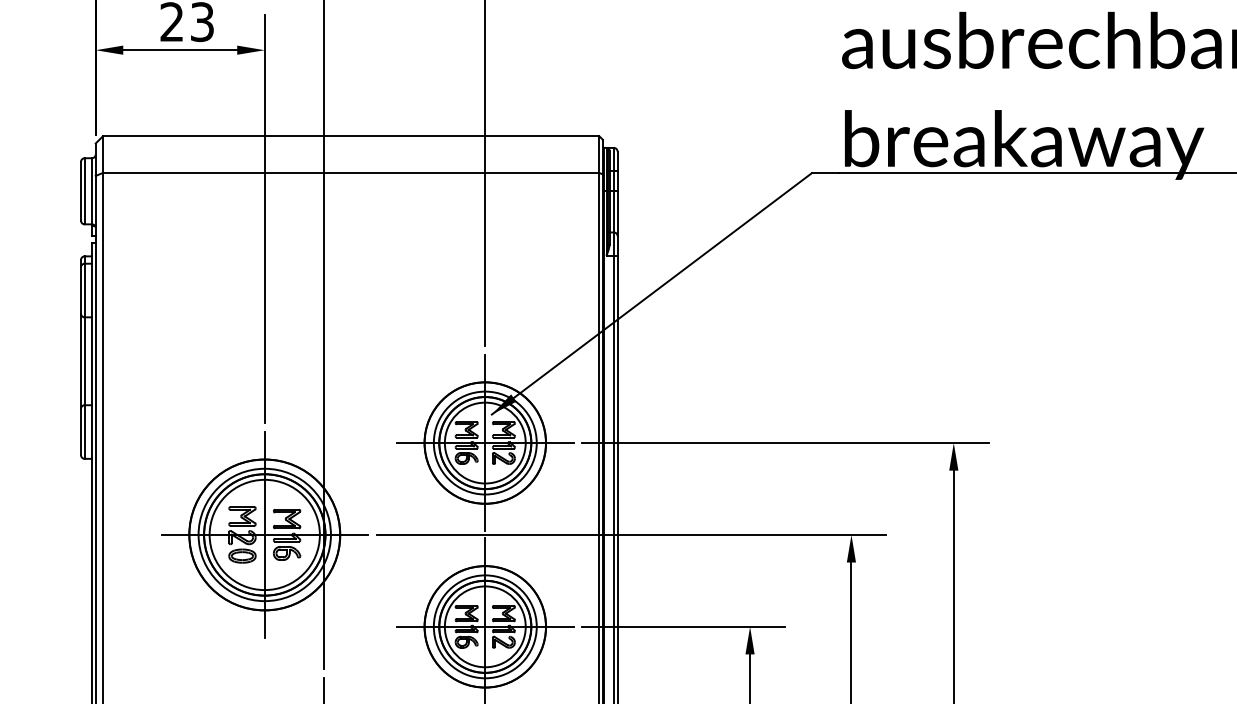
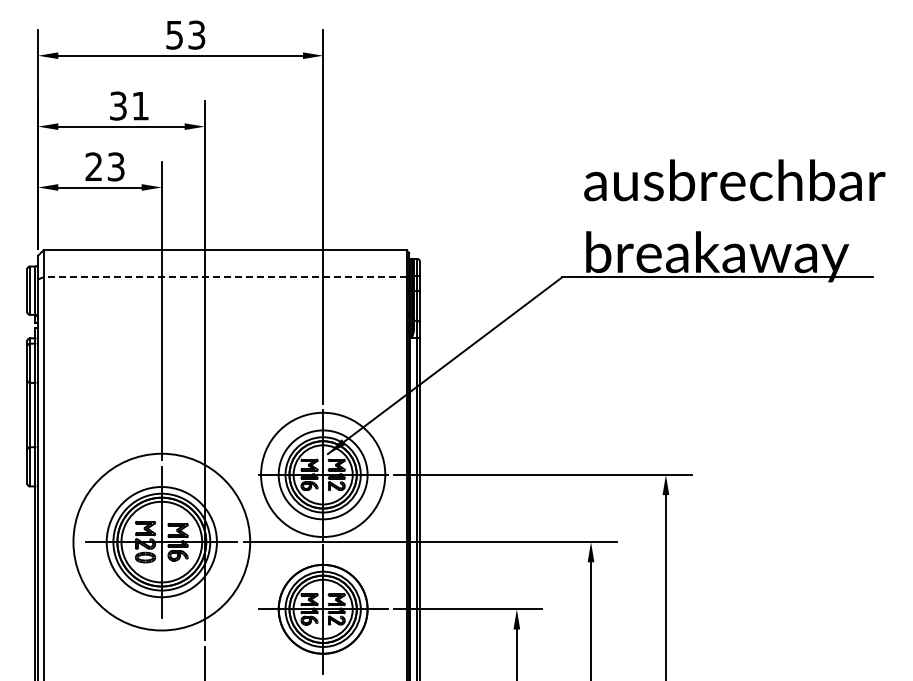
line: (351, 173) -> (225, 277), solid -> dashed
circle: (484, 442) -> (322, 474), size x1.4
circle: (264, 534) -> (161, 541), size x1.6

